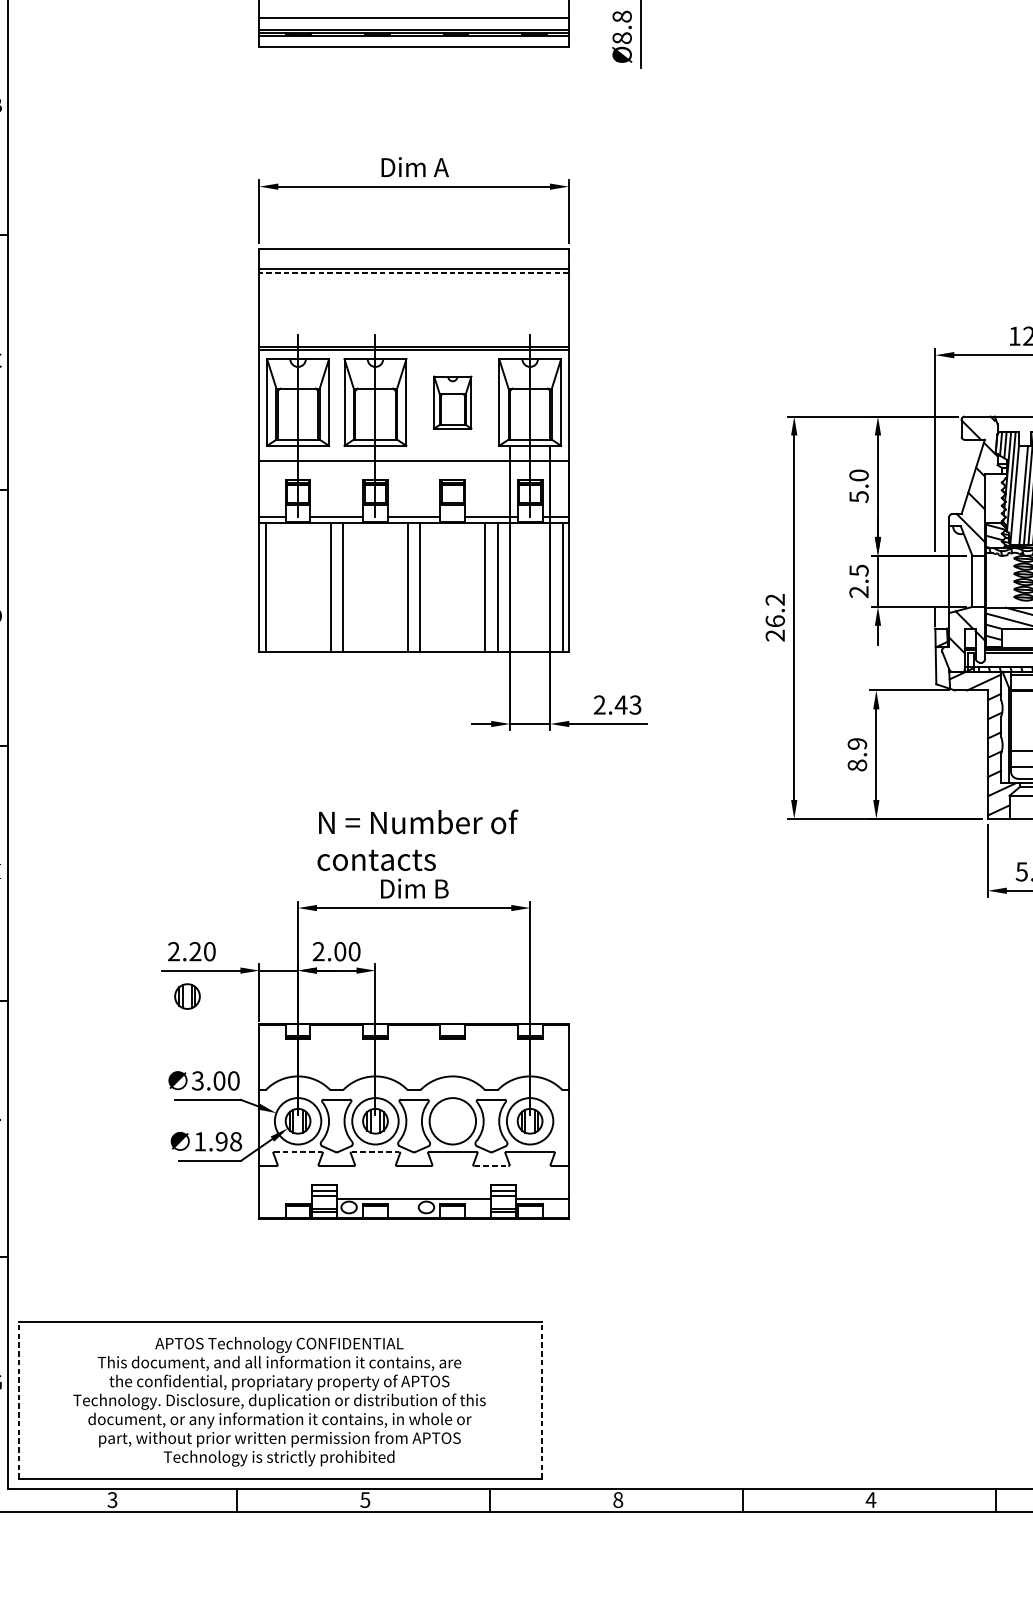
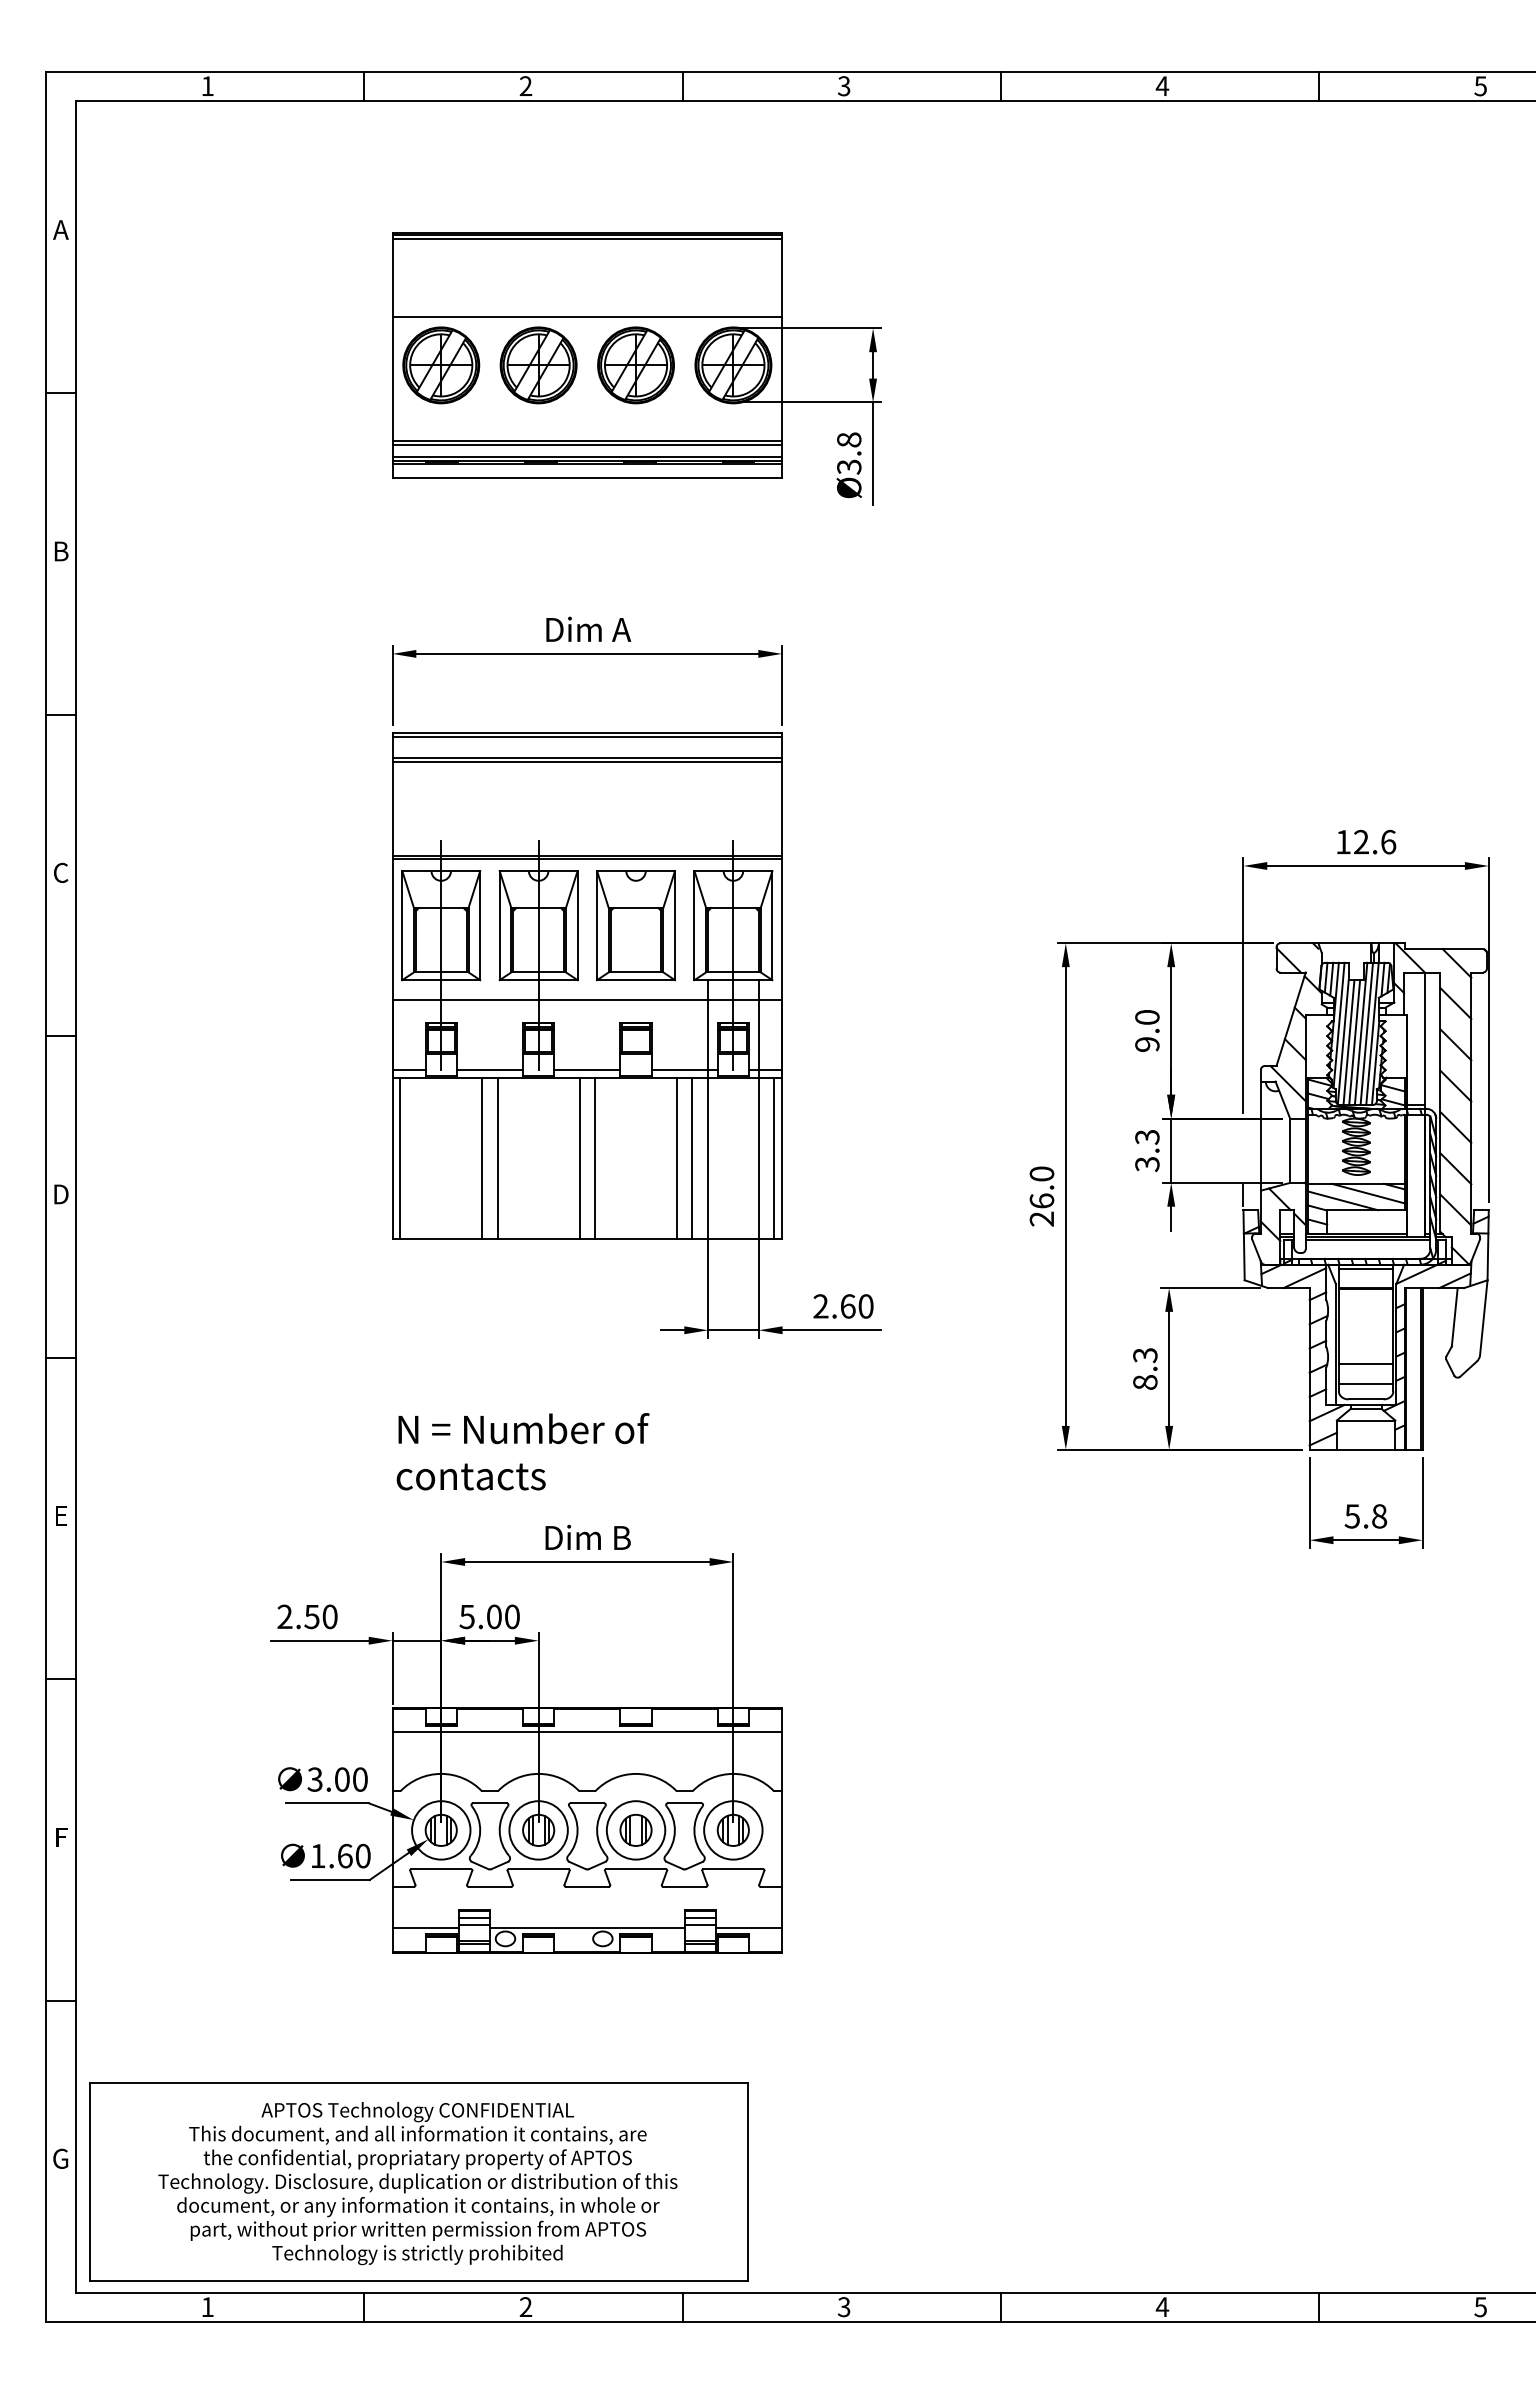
line: (414, 21) -> (587, 445), added
text: (622, 37) -> (849, 466), Ø8.8 -> Ø3.8
line: (414, 252) -> (587, 736), added
line: (414, 272) -> (587, 762), dashed -> solid
part: (452, 402) -> (635, 925), size x1.67
line: (1018, 495) -> (1348, 1042), added
text: (859, 496) -> (1147, 1044), 5.0 -> 9.0
text: (859, 581) -> (1147, 1151), 2.5 -> 3.3
text: (774, 599) -> (1041, 1173), 26.2 -> 26.0
text: (627, 705) -> (856, 1306), 2.43 -> 2.60
text: (857, 744) -> (1145, 1355), 8.9 -> 8.3
text: (417, 840) -> (522, 1451), moved
text: (195, 951) -> (311, 1616), 2.20 -> 2.50
text: (318, 951) -> (466, 1616), 2.00 -> 5.00
part: (187, 995) -> (635, 1829), moved
line: (414, 1043) -> (587, 1732), added
text: (228, 1141) -> (353, 1855), 1.98 -> 1.60
line: (298, 1152) -> (441, 1869), dashed -> solid
line: (376, 1152) -> (539, 1869), dashed -> solid
line: (492, 1165) -> (685, 1886), dashed -> solid
line: (285, 1199) -> (425, 1928), added
line: (19, 1400) -> (90, 2181), dashed -> solid
line: (541, 1400) -> (747, 2181), dashed -> solid
text: (112, 1500) -> (207, 2307), 3 -> 1
text: (365, 1500) -> (525, 2307), 5 -> 2
text: (617, 1500) -> (843, 2307), 8 -> 3

